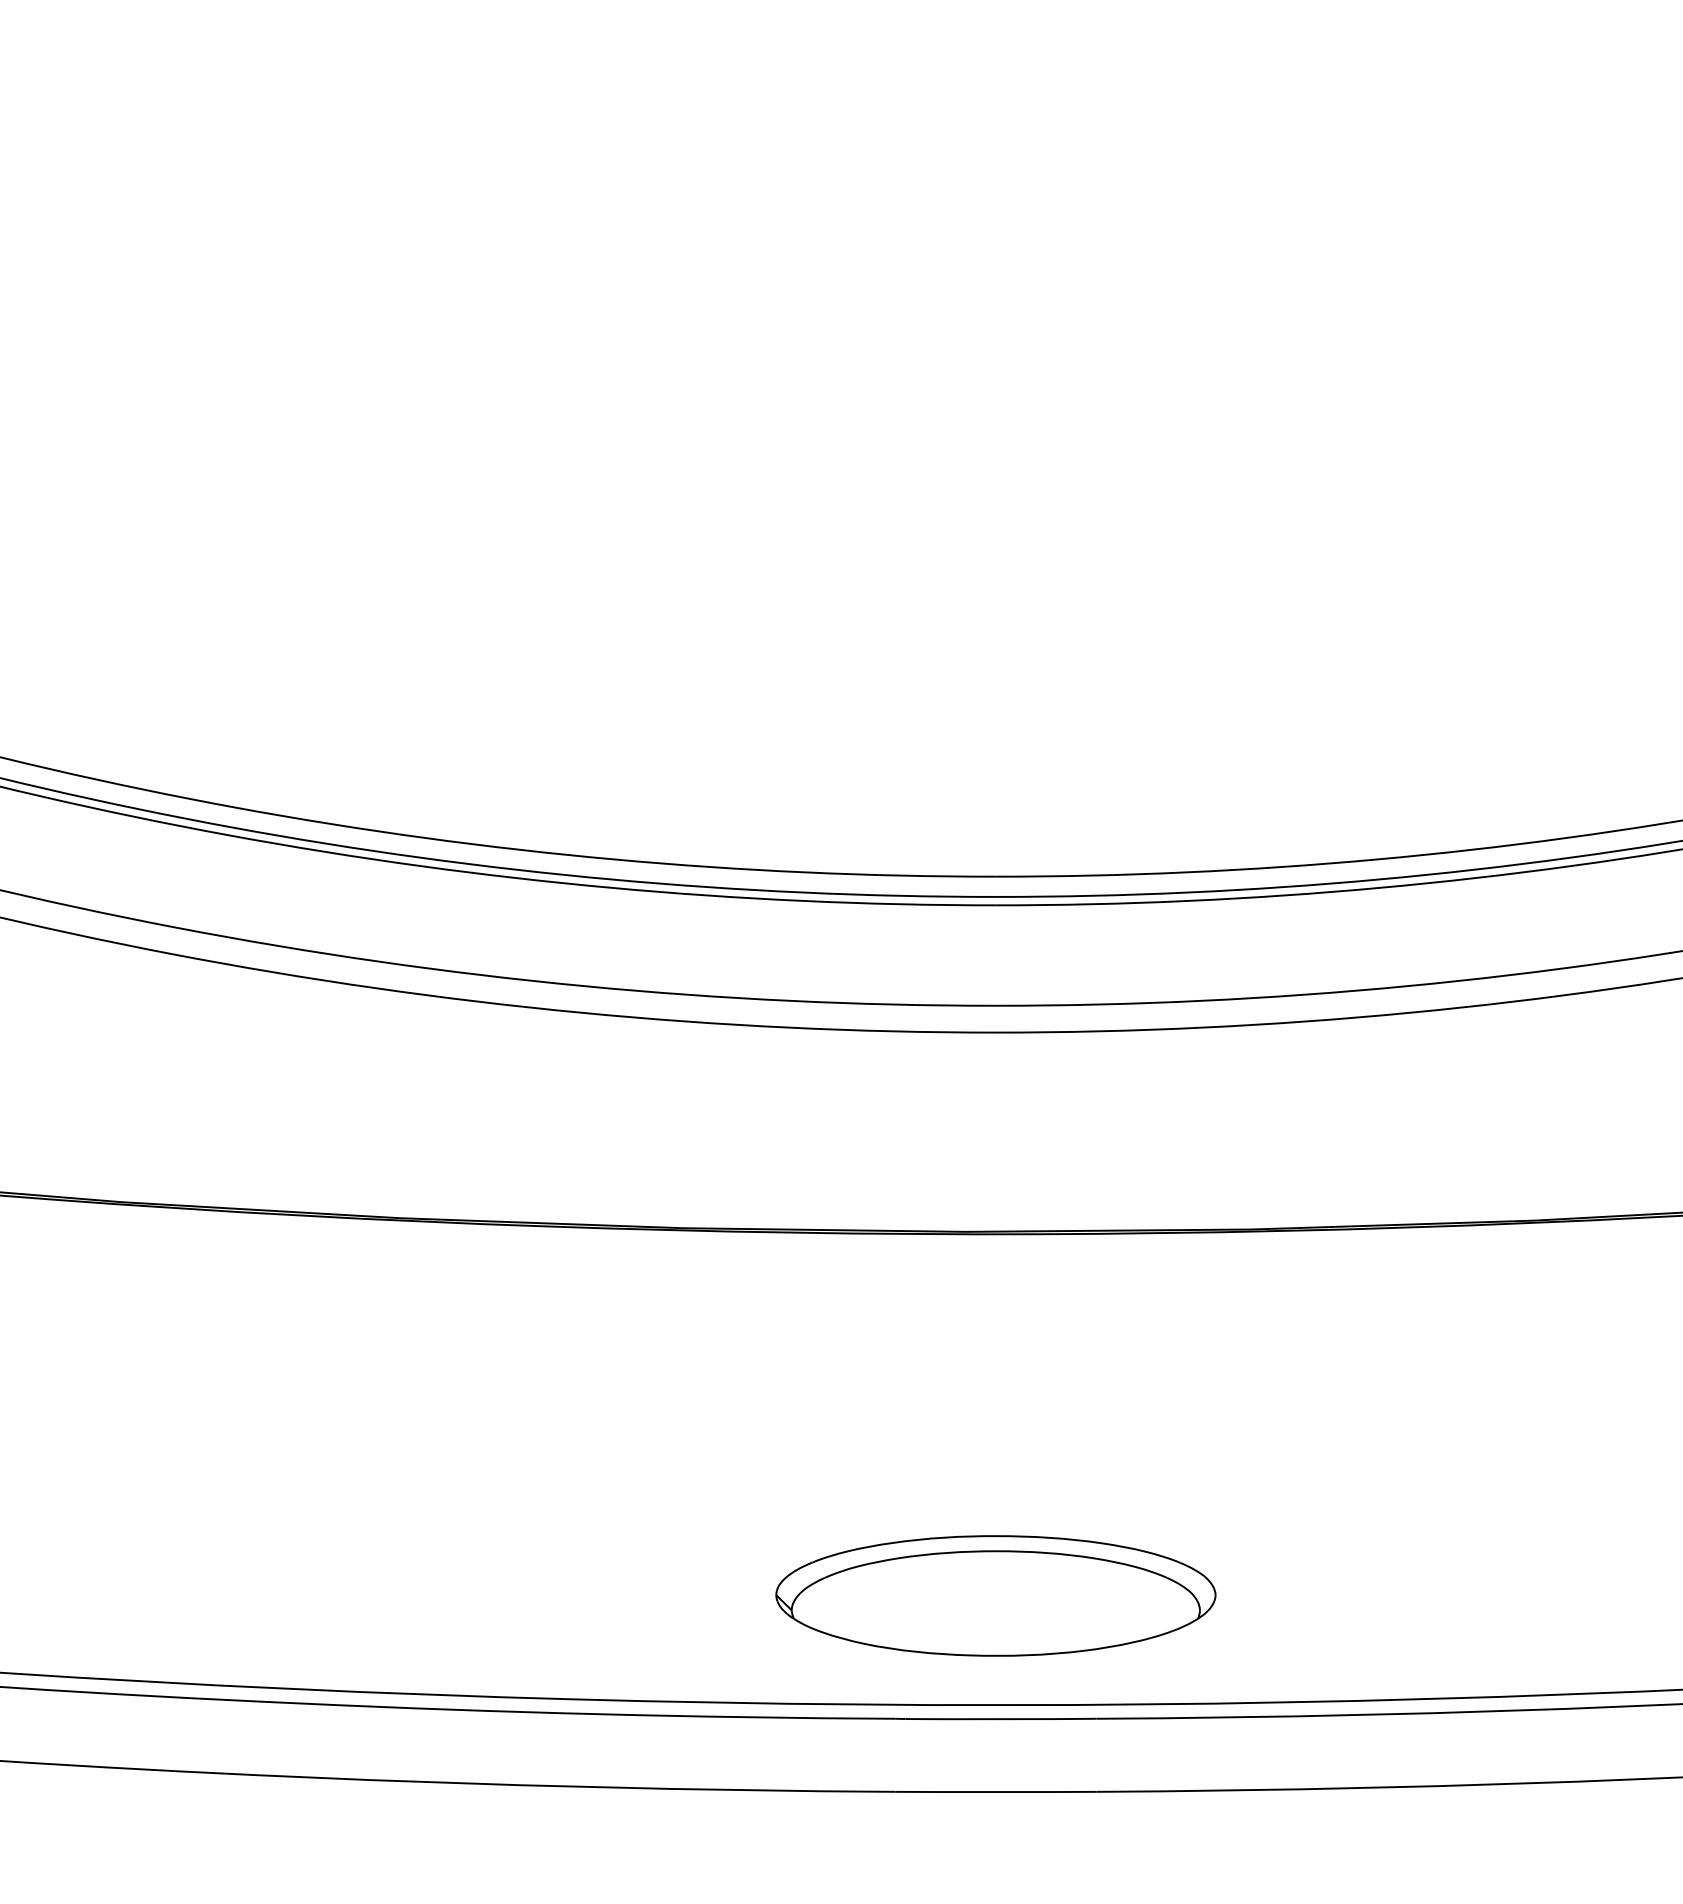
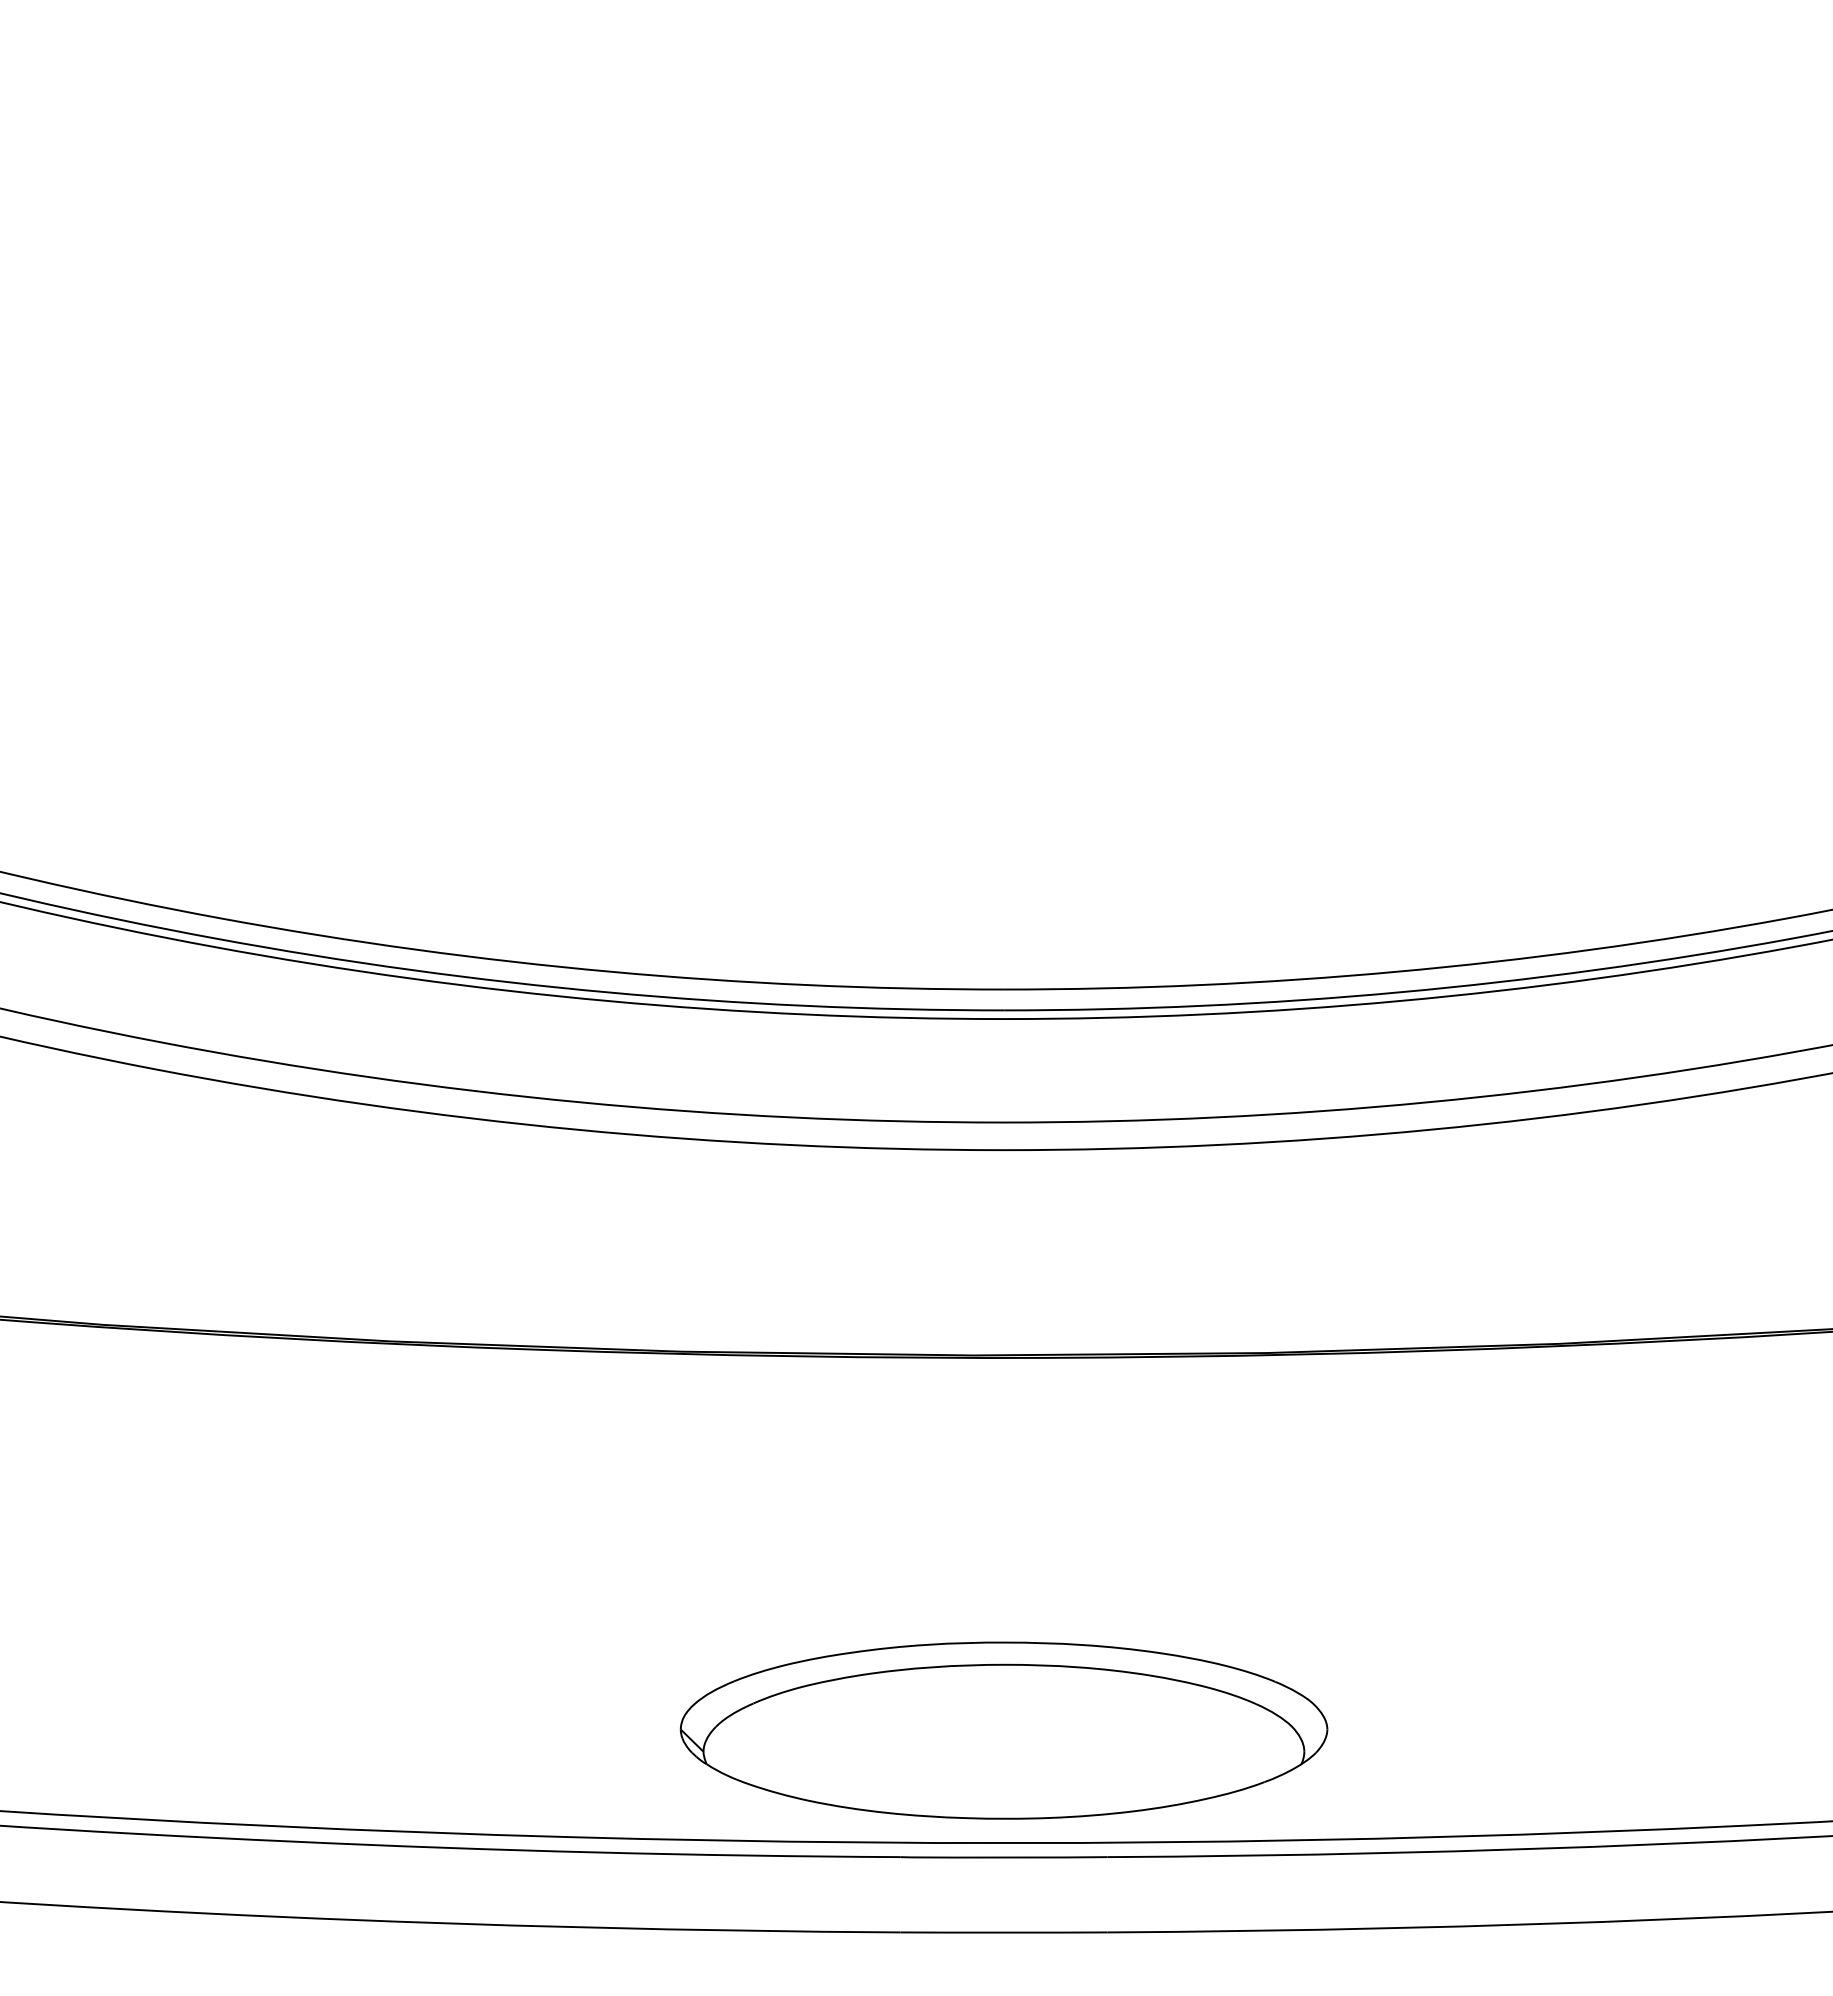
part: (995, 1595) -> (1003, 1730), size x1.43

